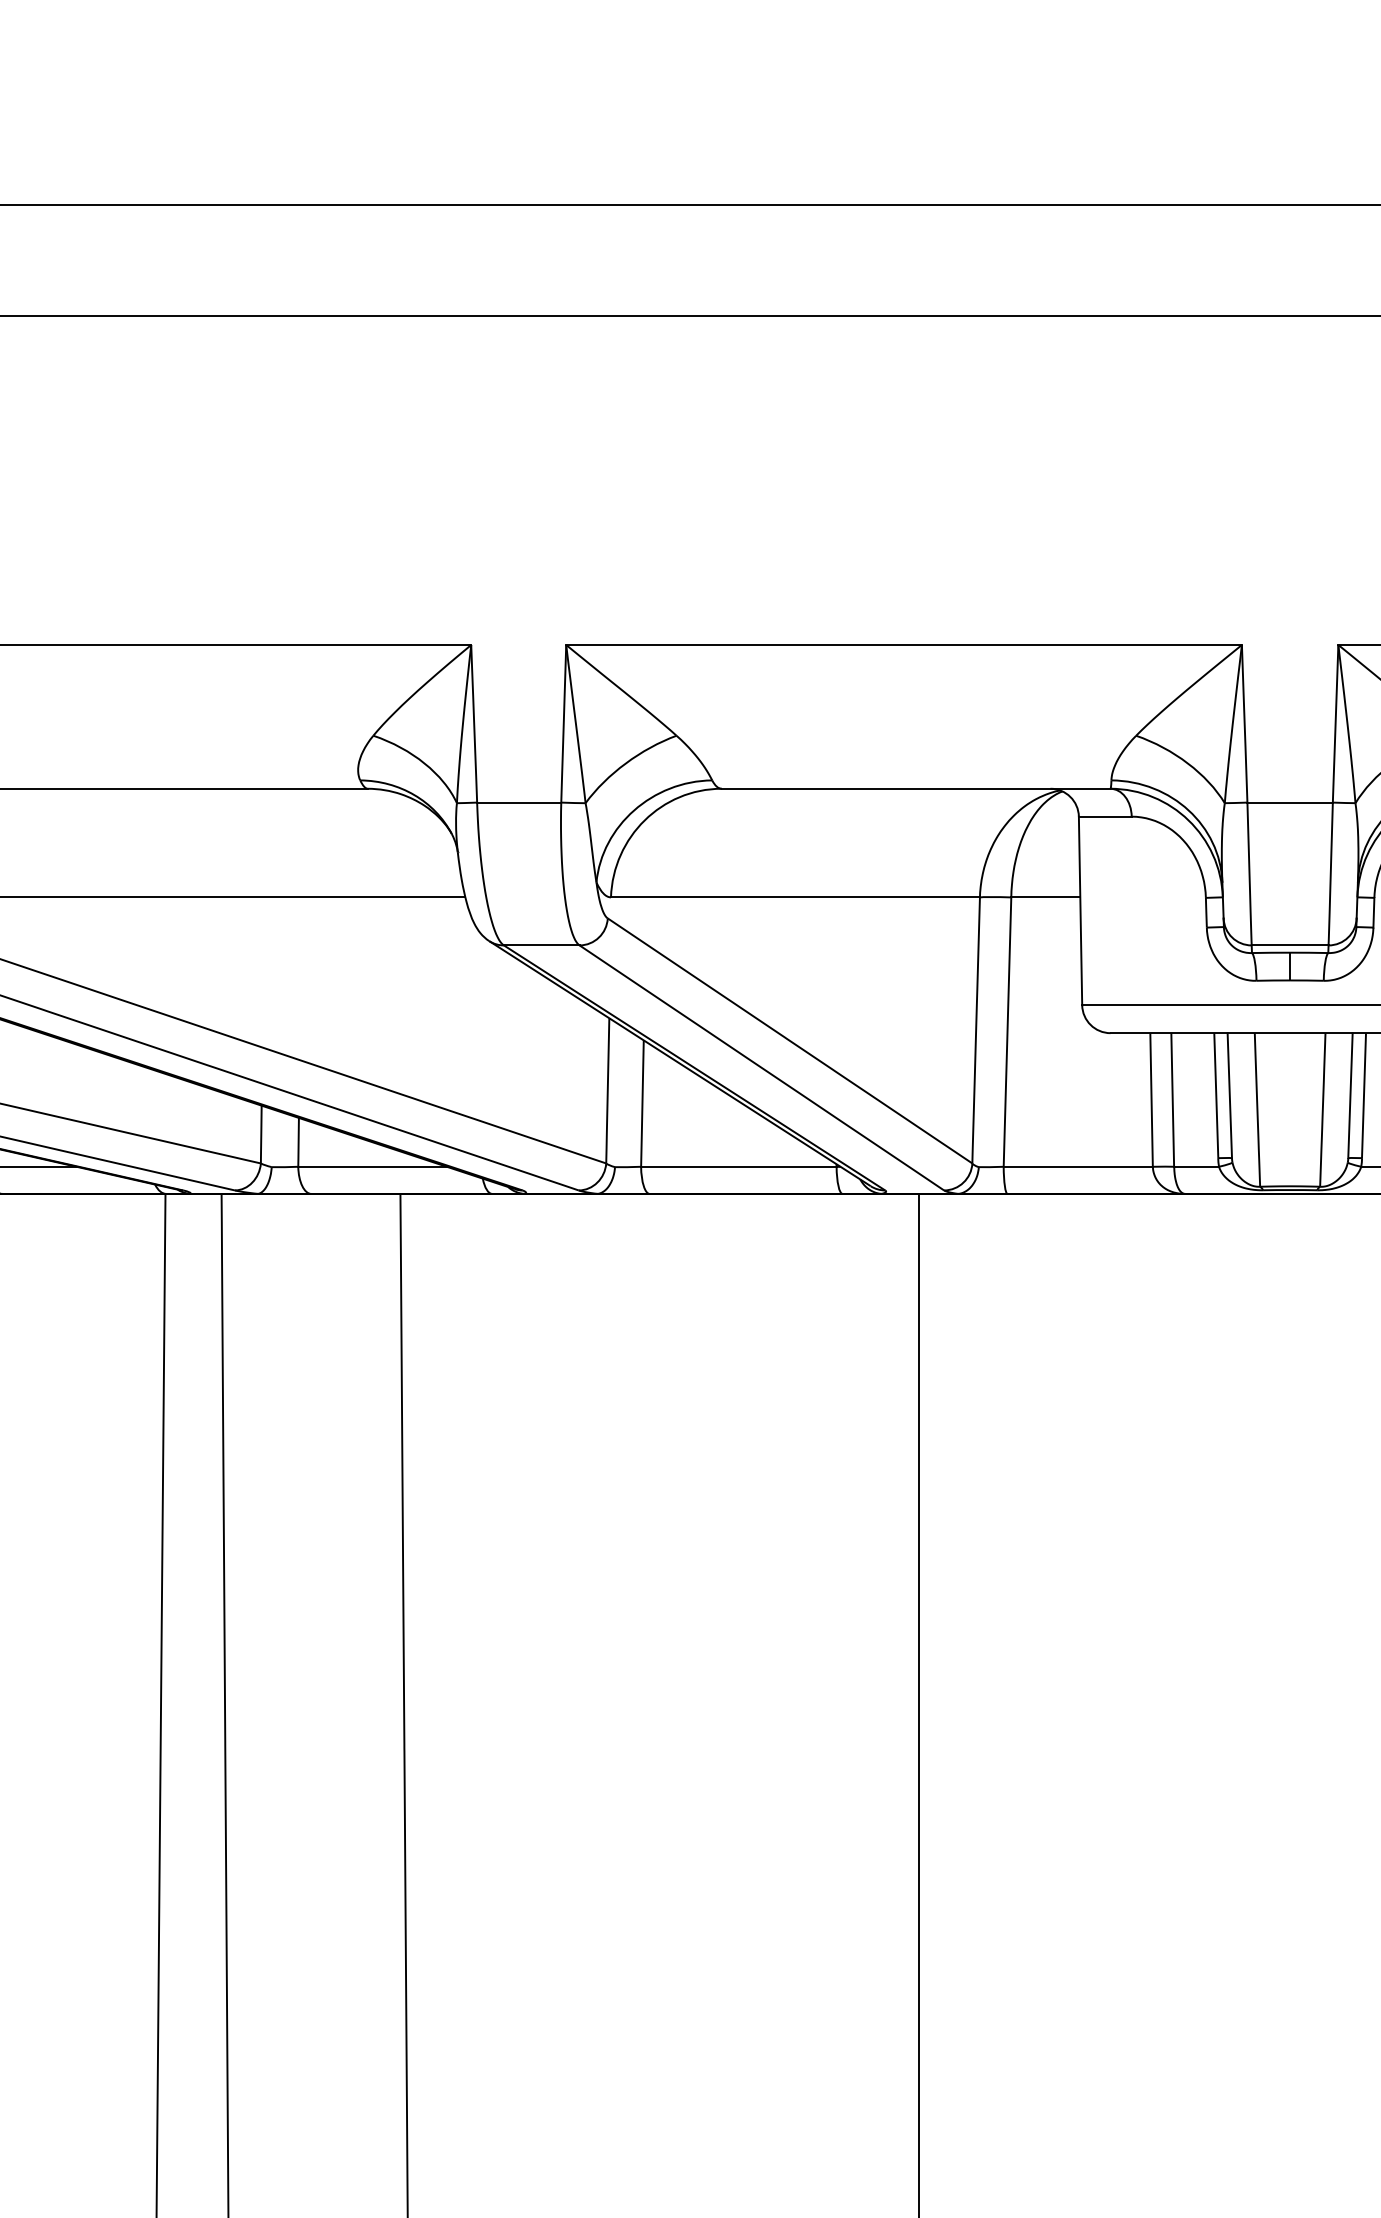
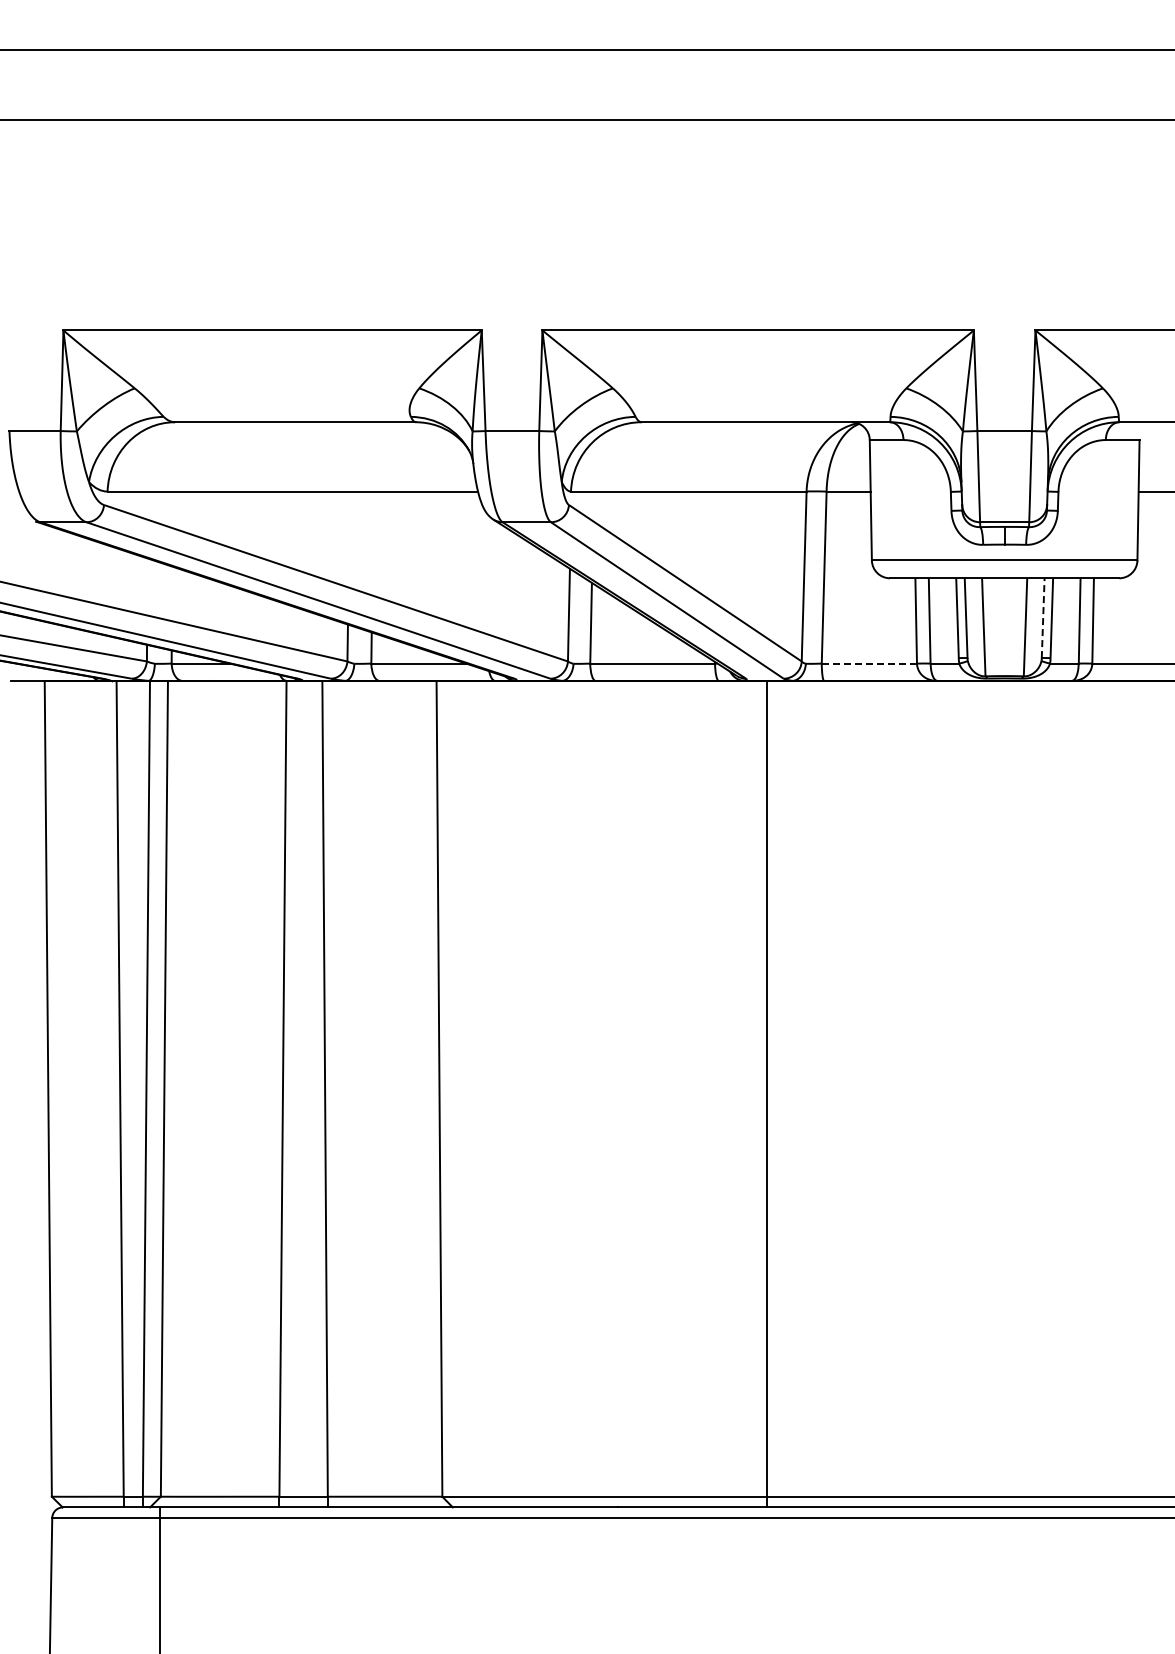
line: (1350, 1096) -> (1043, 618), solid -> dashed
line: (1078, 1166) -> (869, 663), solid -> dashed

